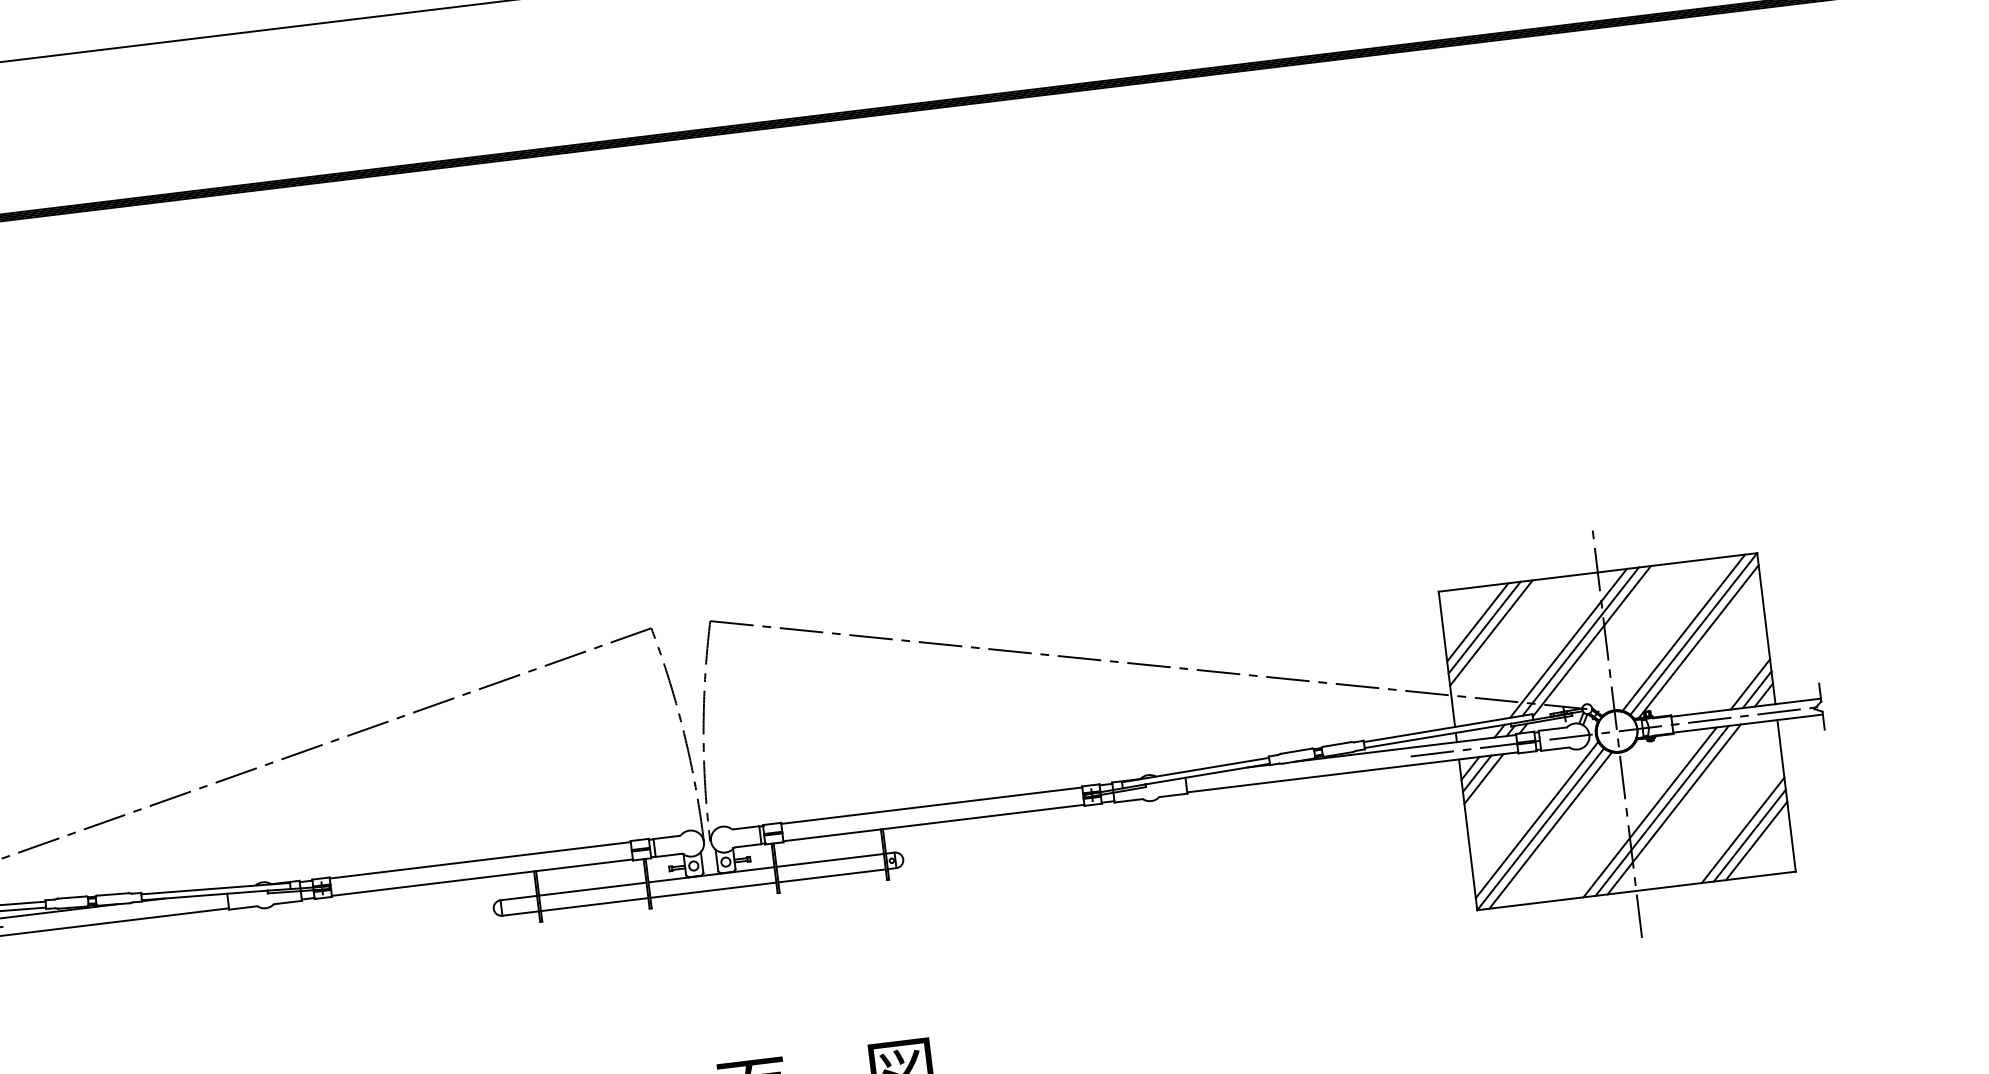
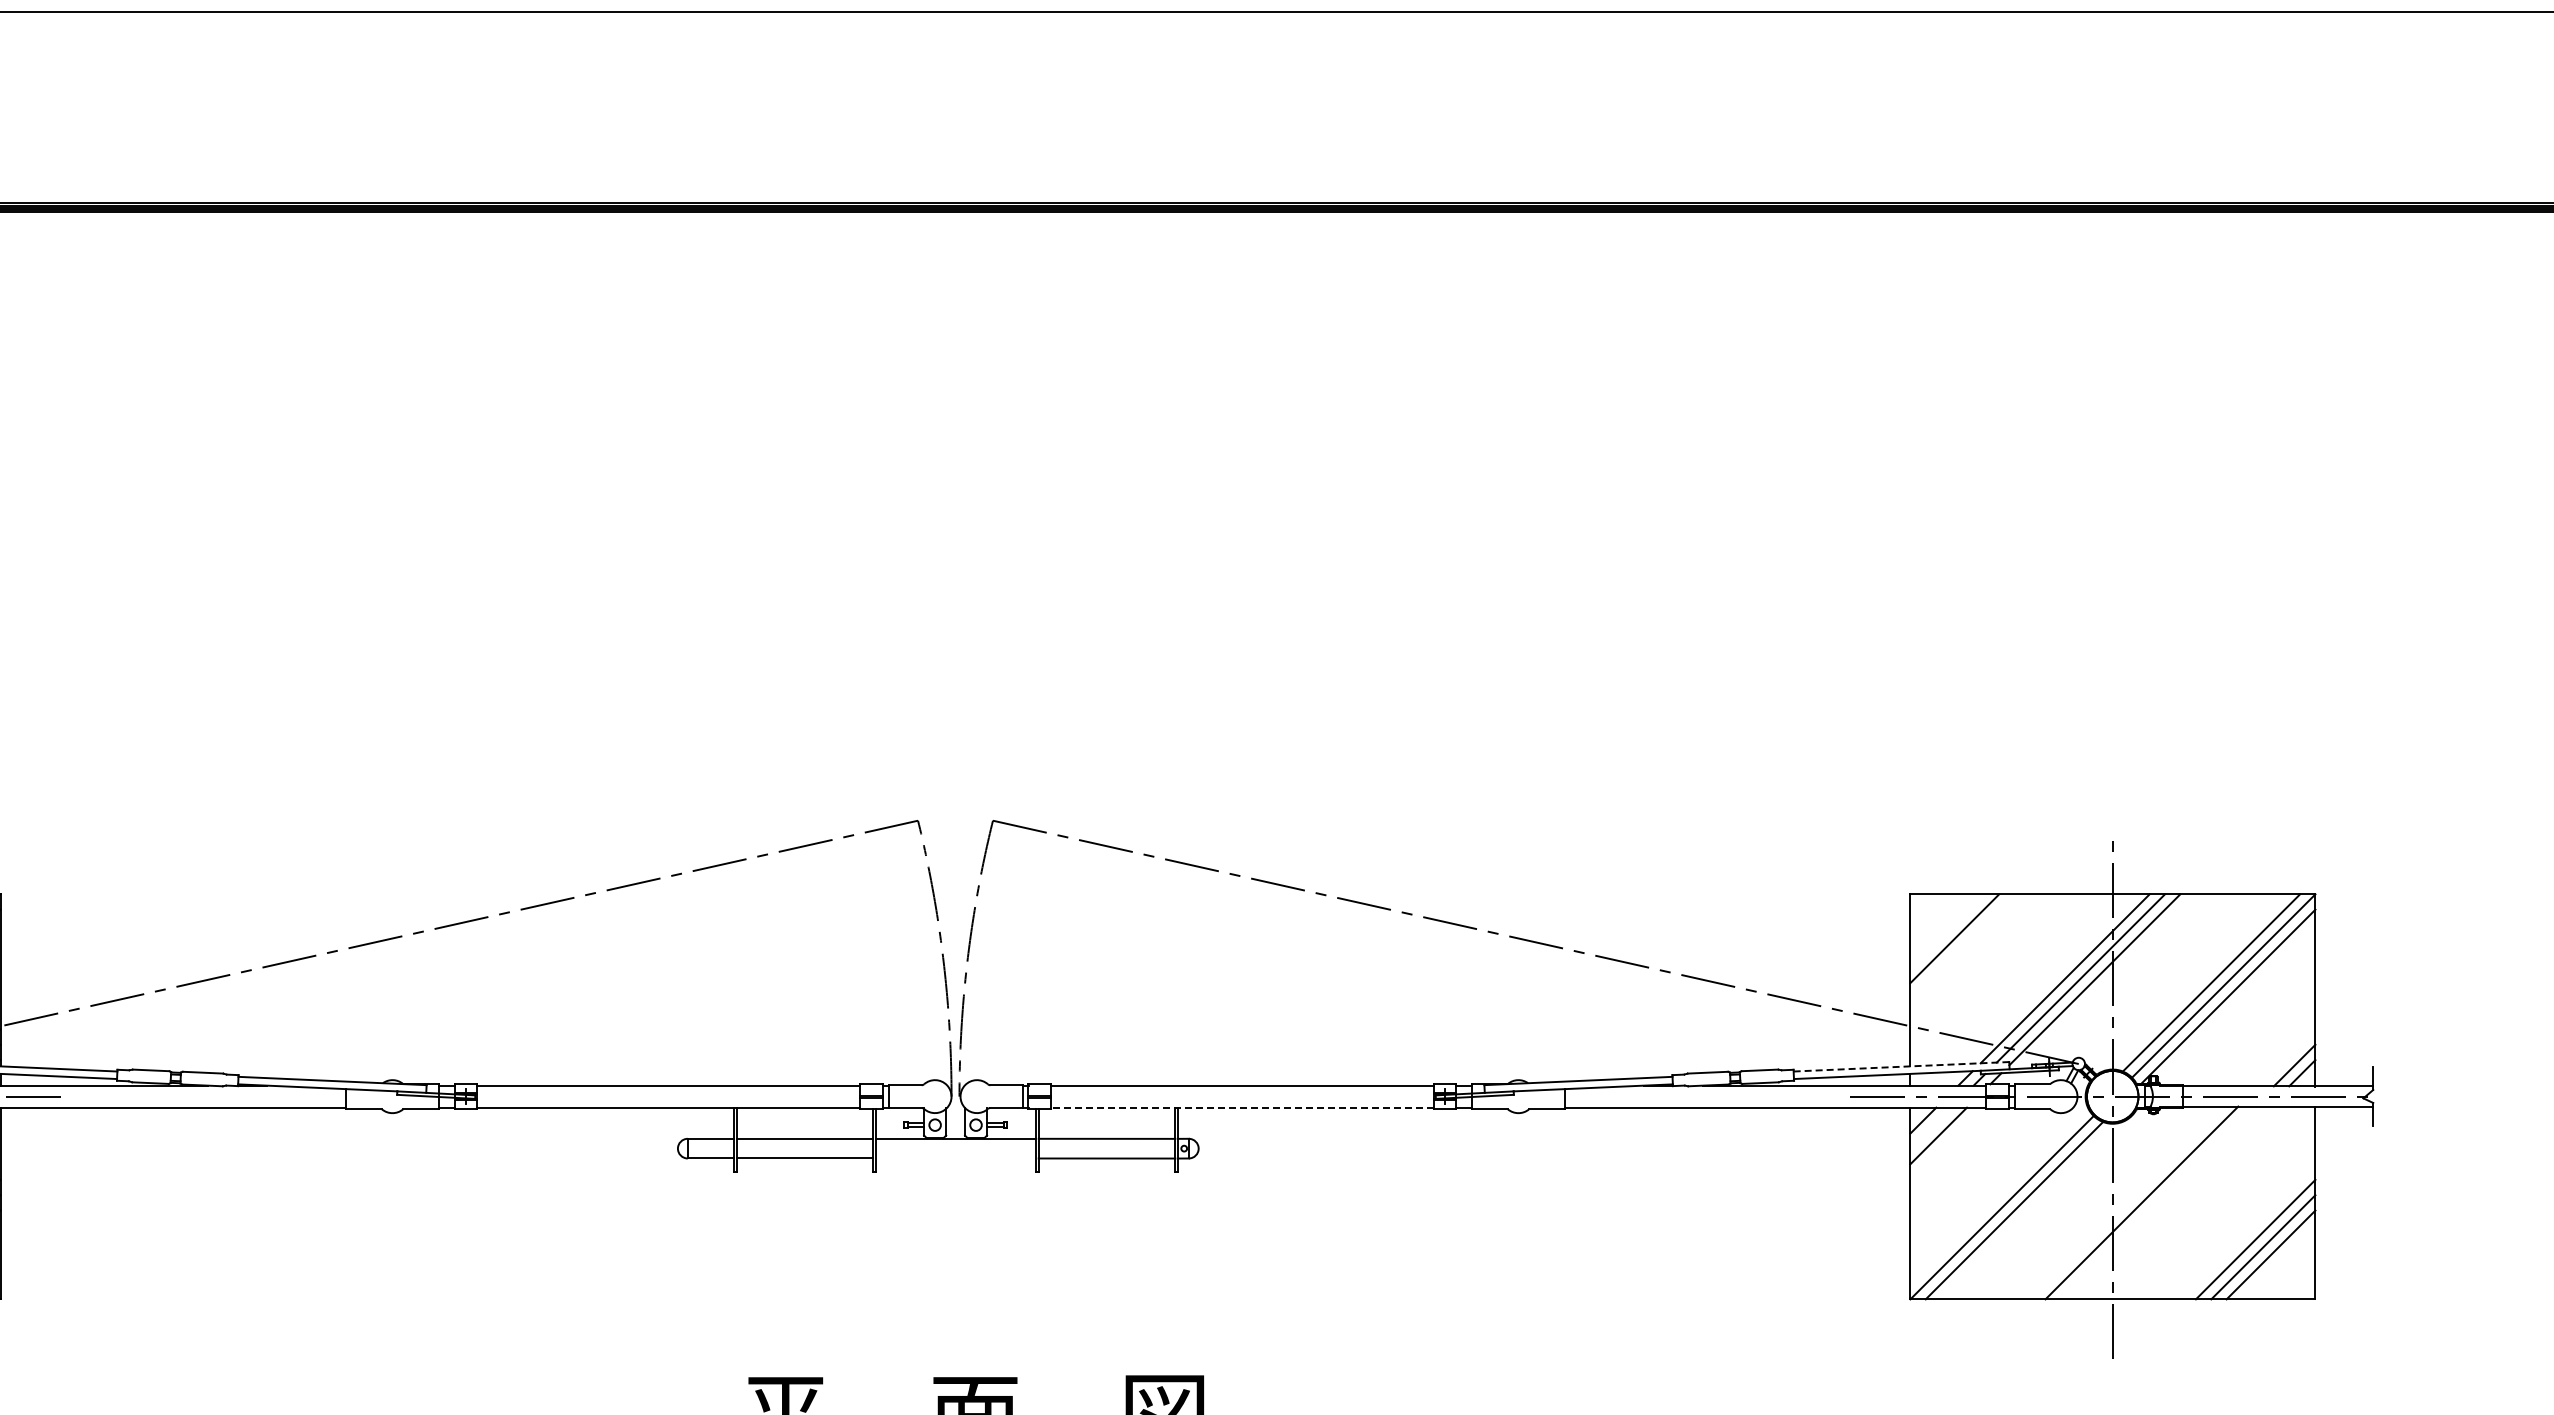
line: (1484, 627) -> (1962, 946), removed
line: (1490, 632) -> (1969, 953), removed
line: (1750, 684) -> (2286, 1057), removed
line: (1448, 727) -> (1901, 1066), solid -> dashed
line: (1476, 773) -> (1930, 1127), removed
line: (1674, 809) -> (2172, 1202), removed
line: (1661, 810) -> (2156, 1202), removed
line: (1536, 820) -> (1998, 1195), removed
line: (933, 822) -> (1242, 1107), solid -> dashed
line: (712, 890) -> (955, 1158), removed

